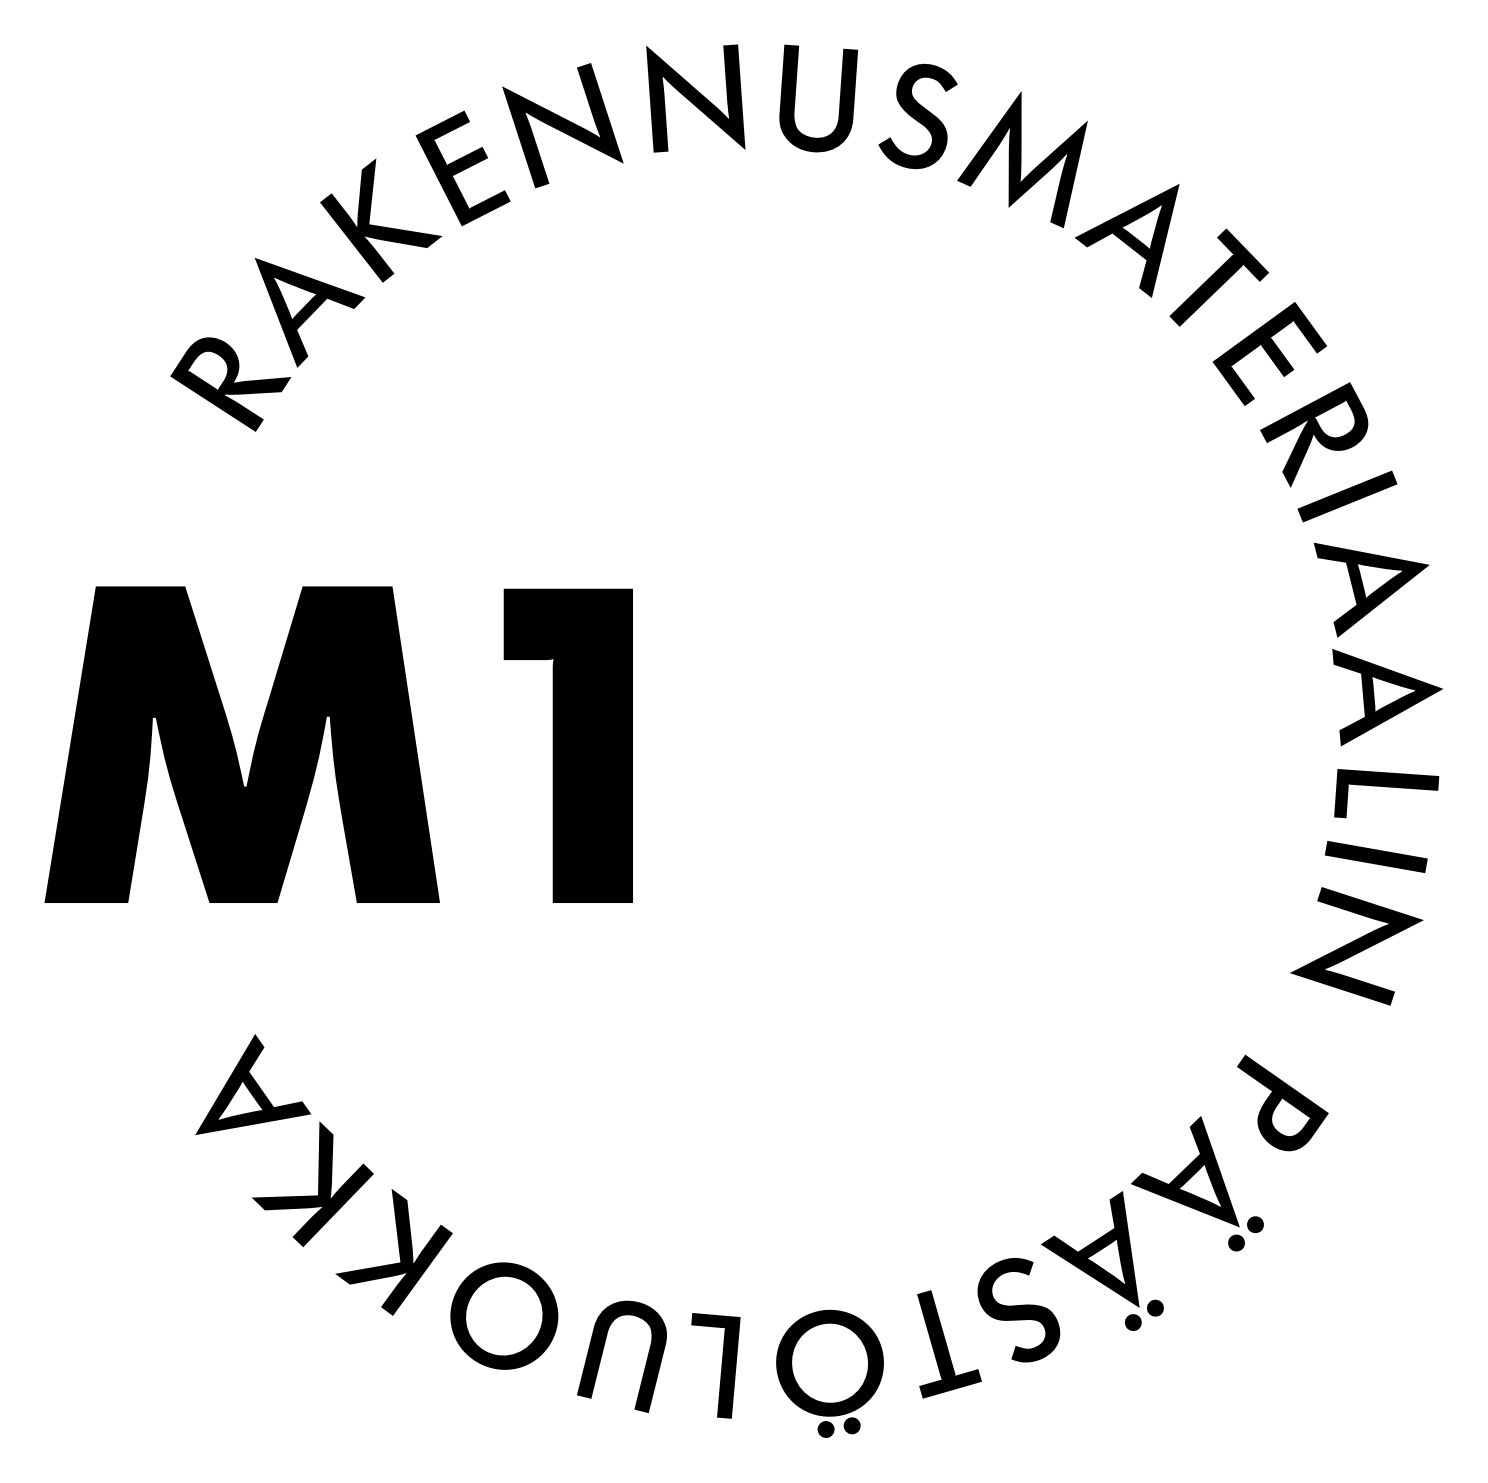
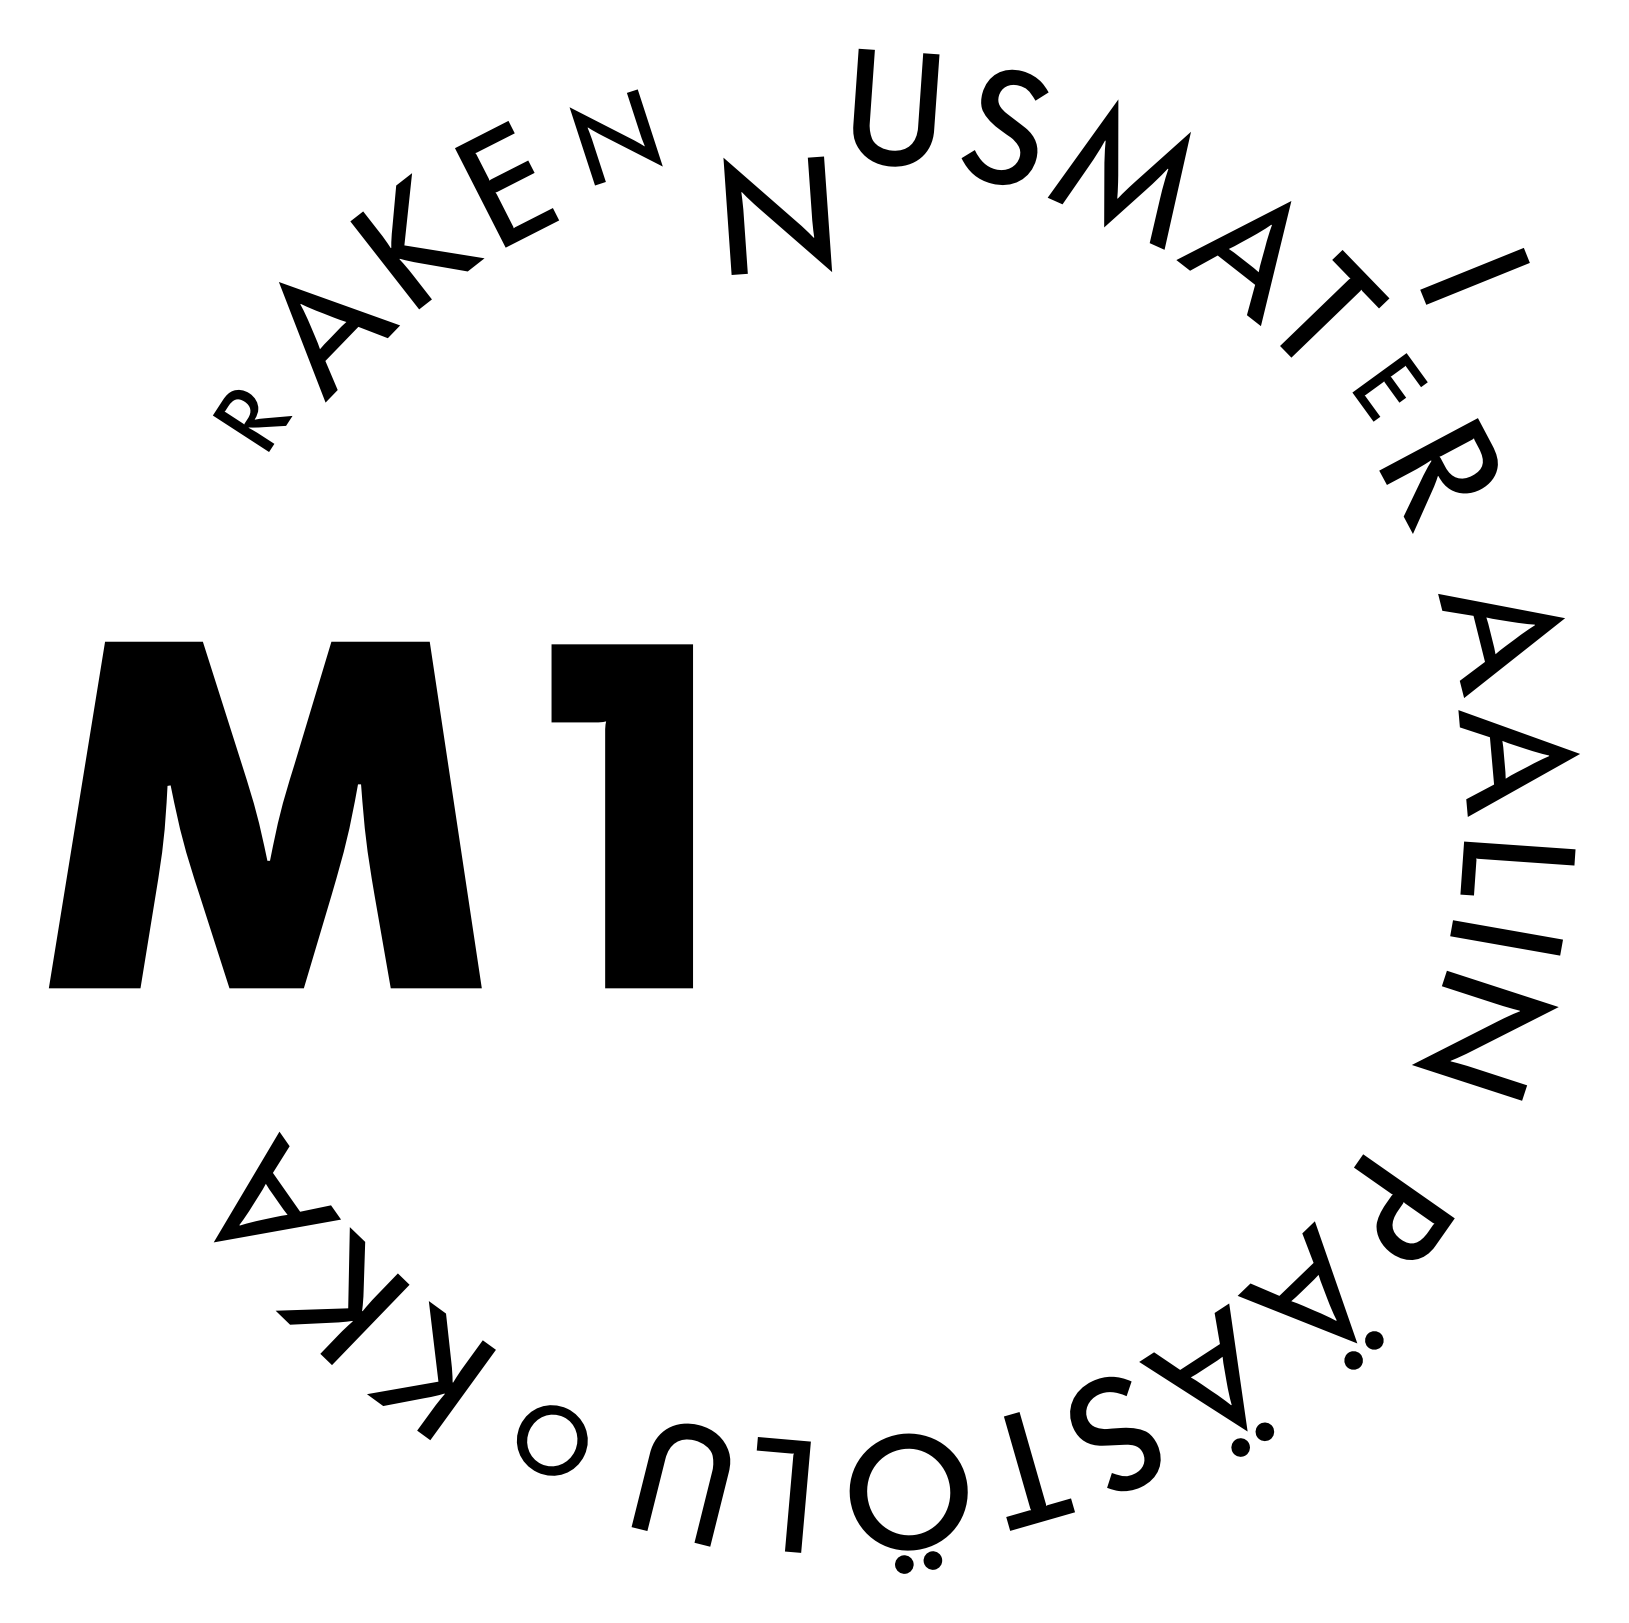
part: (695, 98) -> (777, 215), moved
part: (562, 125) -> (615, 137), size x0.7
part: (1269, 354) -> (1389, 387), size x0.6
part: (230, 384) -> (252, 420), size x0.6
part: (1346, 496) -> (1474, 276), moved
part: (504, 1316) -> (552, 1440), size x0.6

